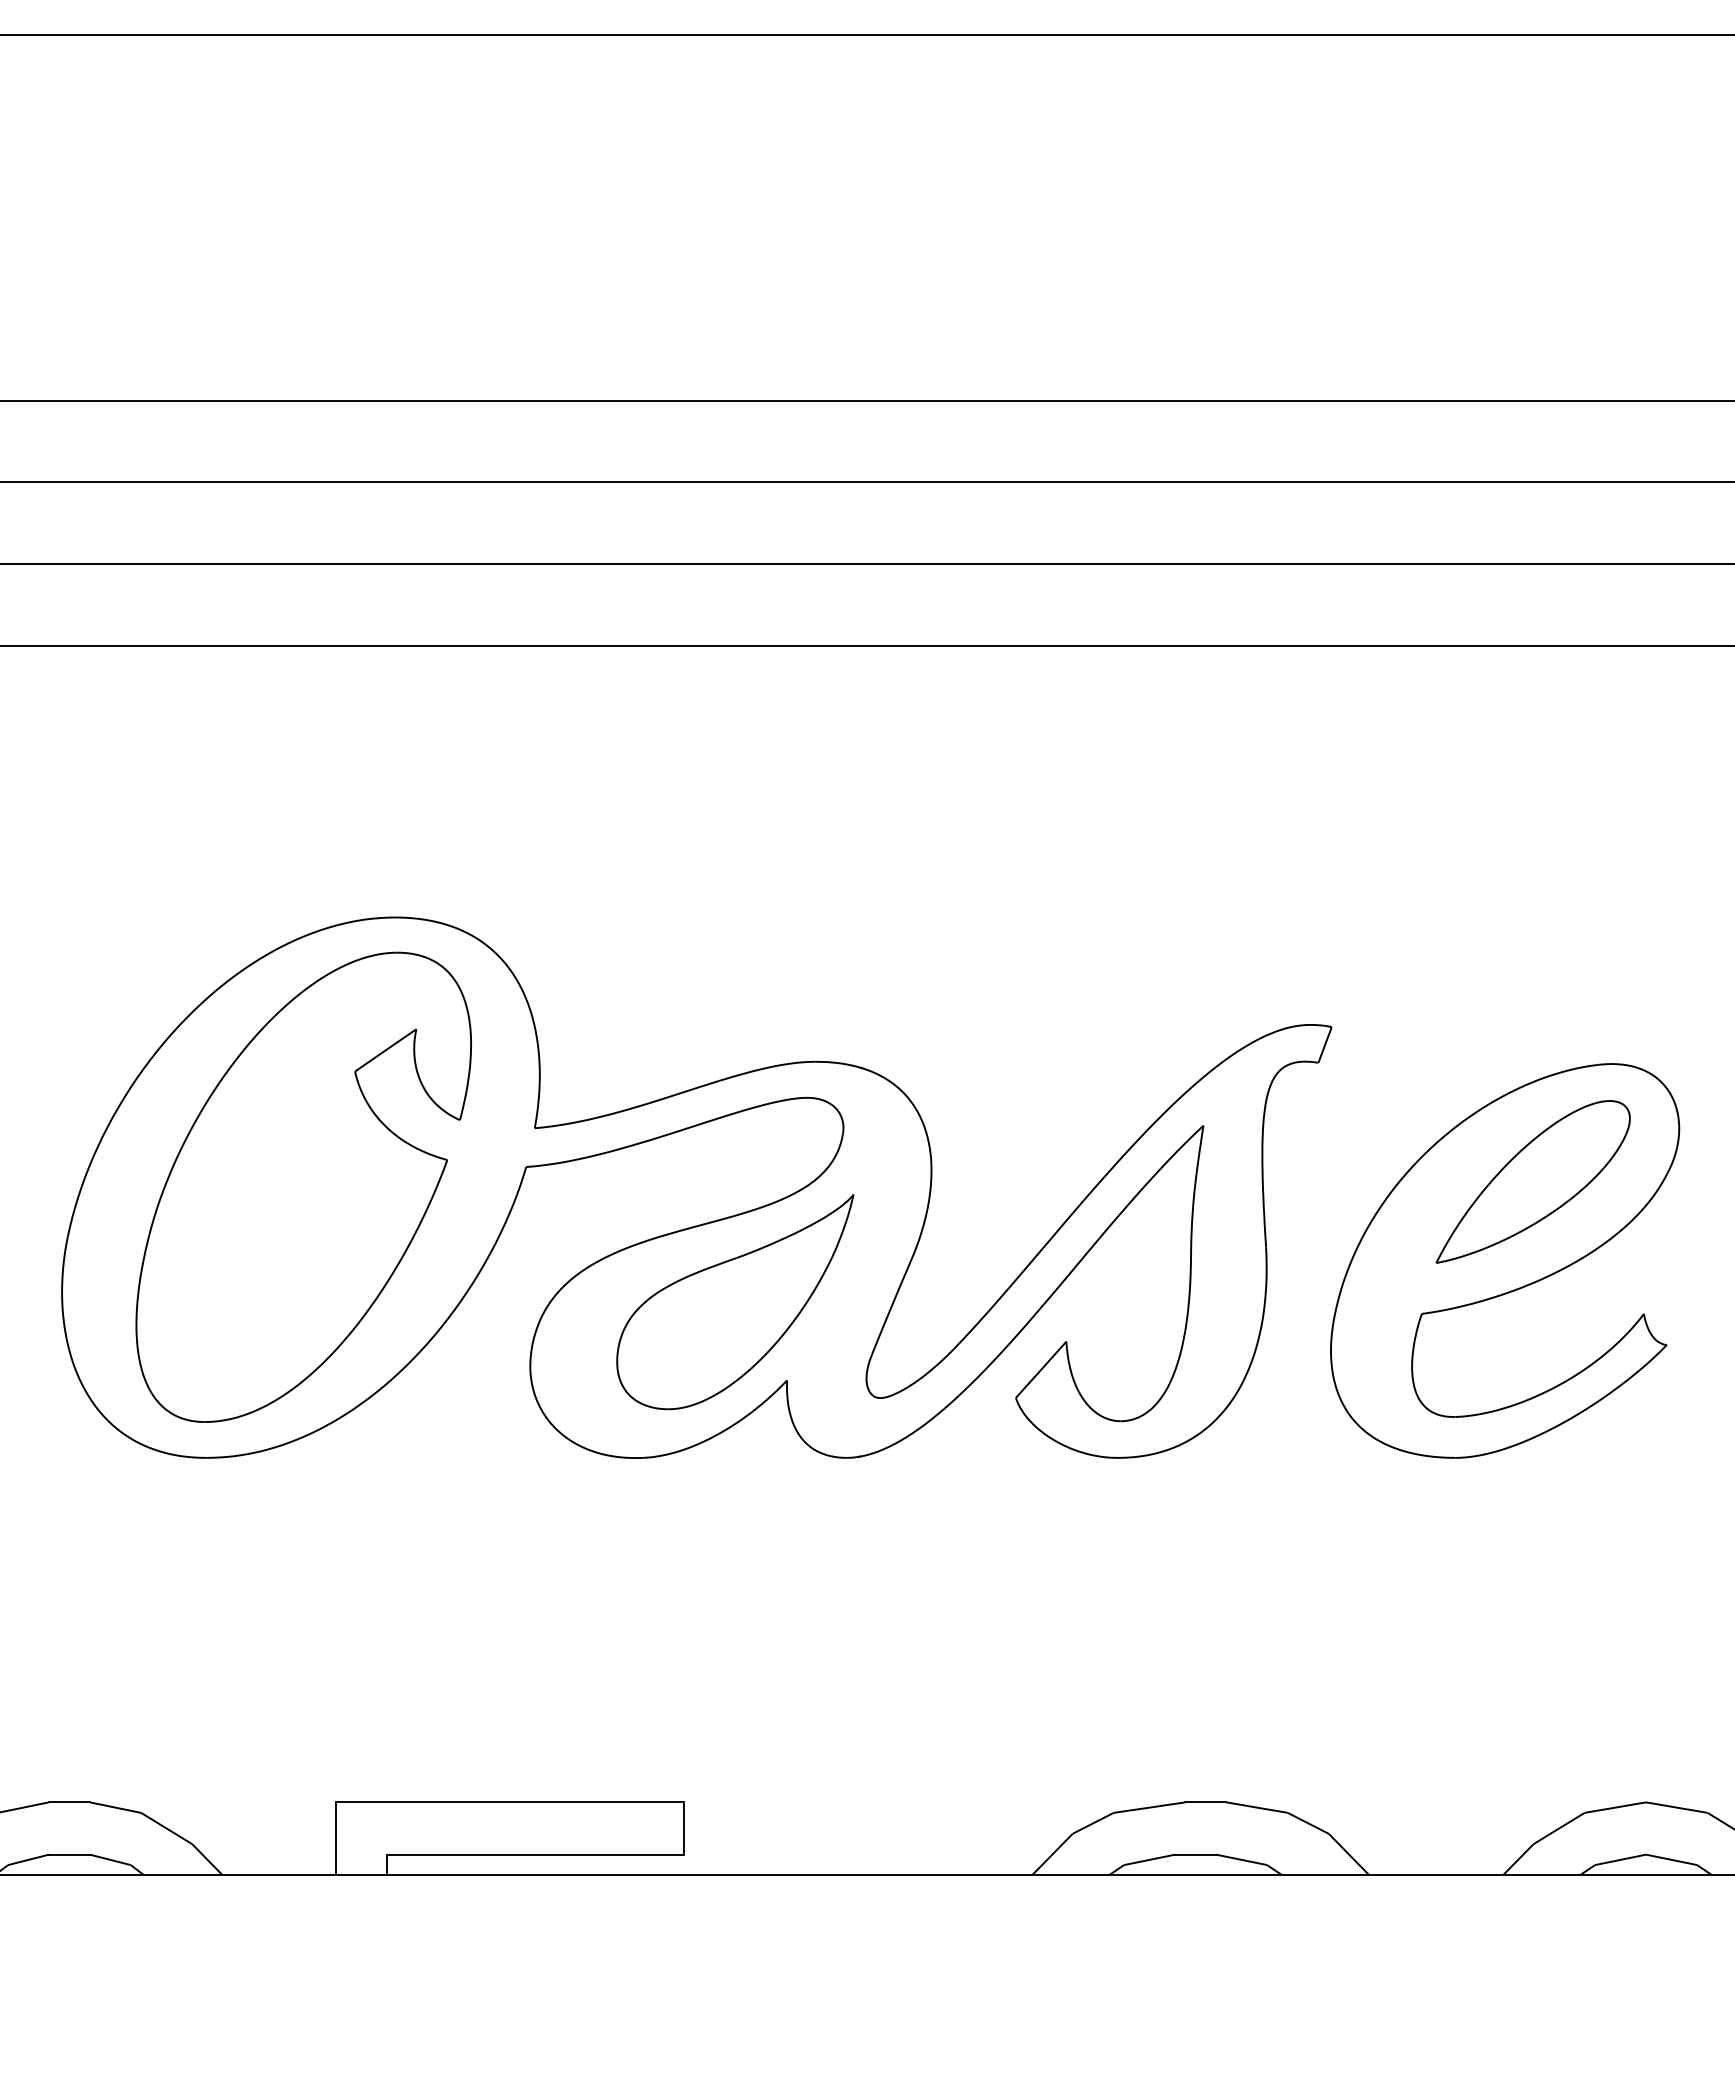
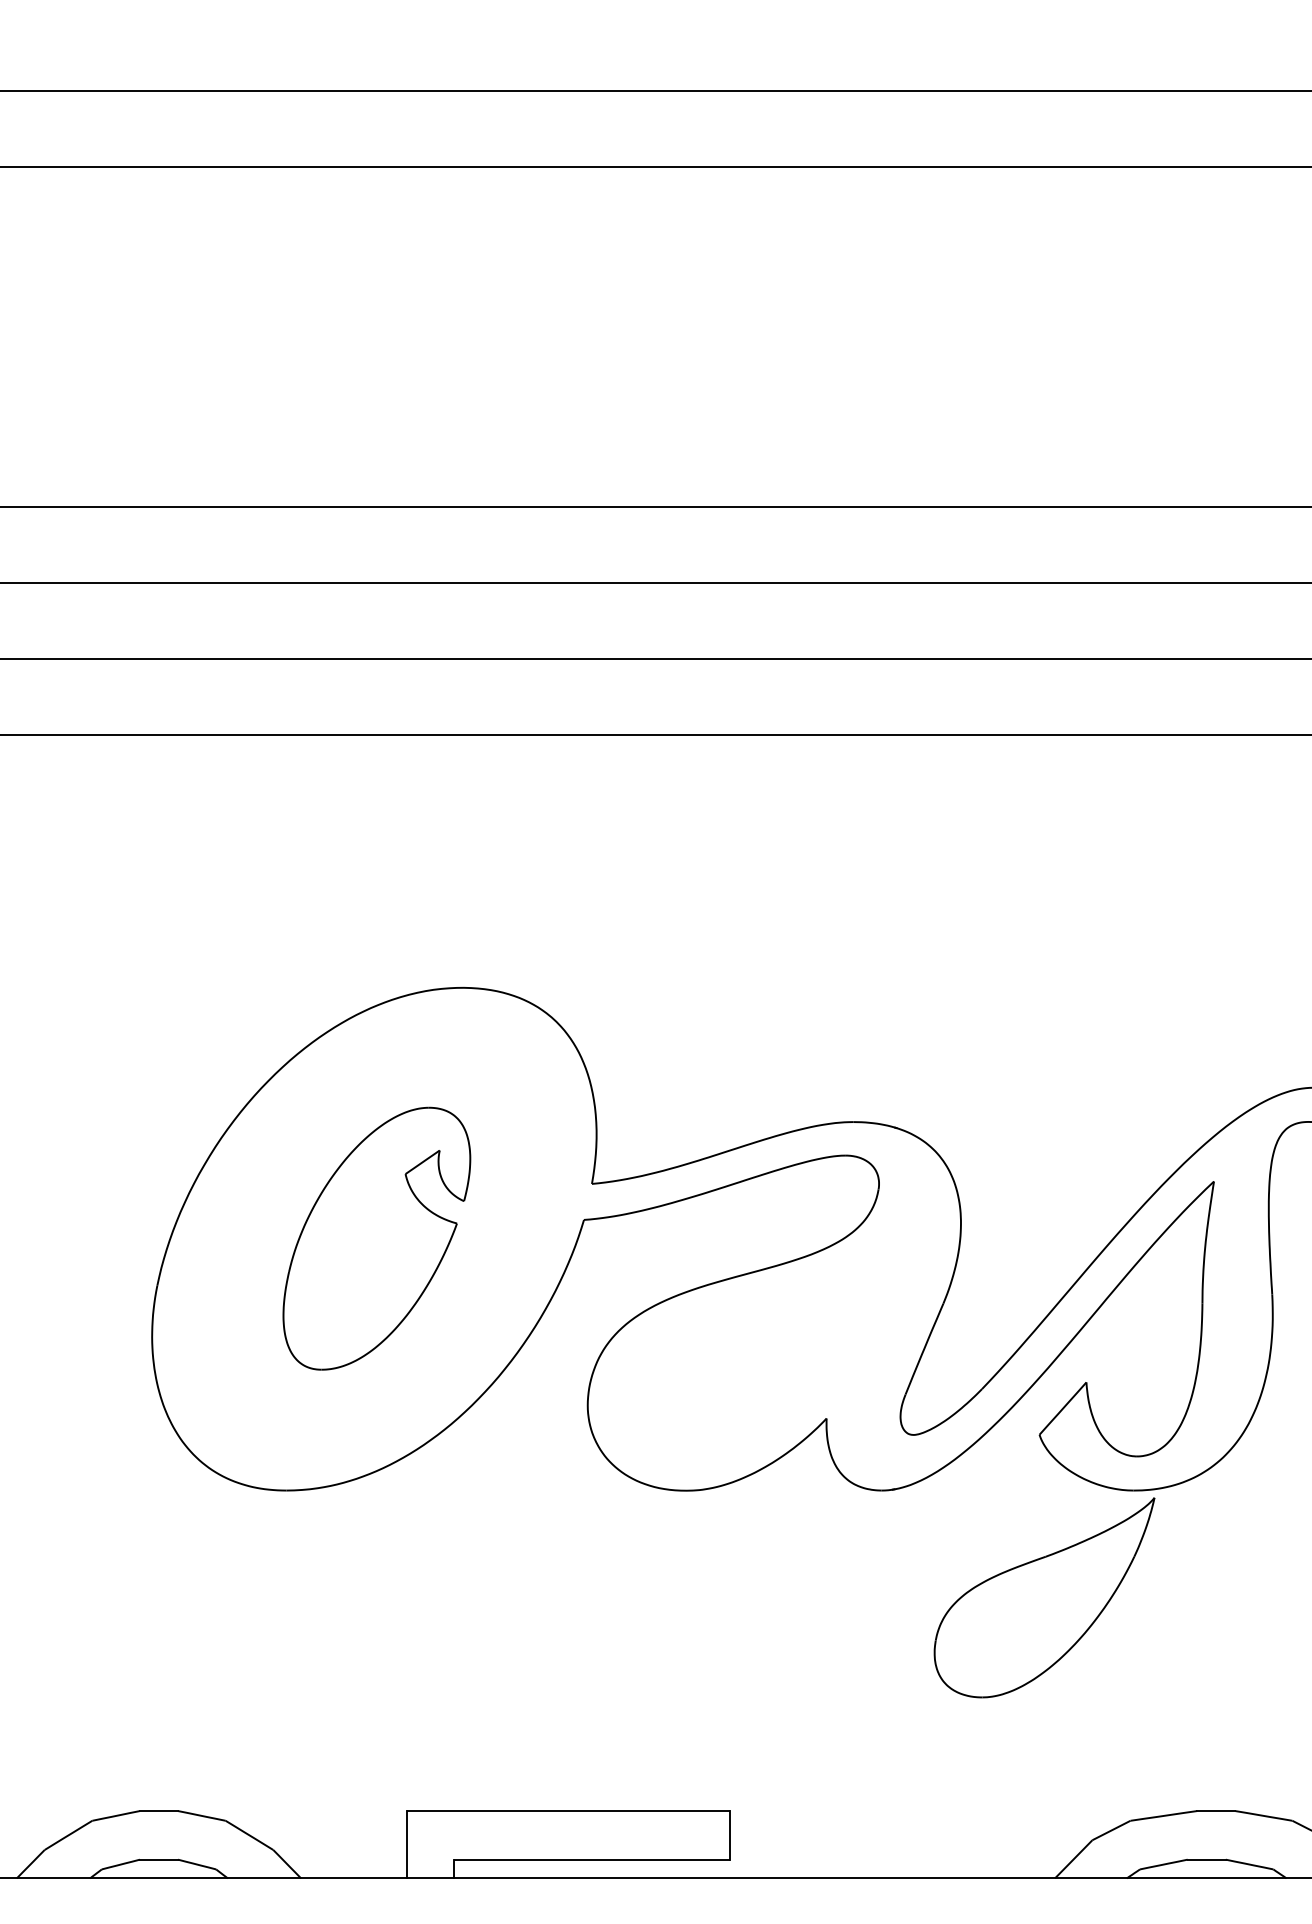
part: (303, 1186) -> (376, 1238), size x0.6
part: (735, 1302) -> (1044, 1598), moved

